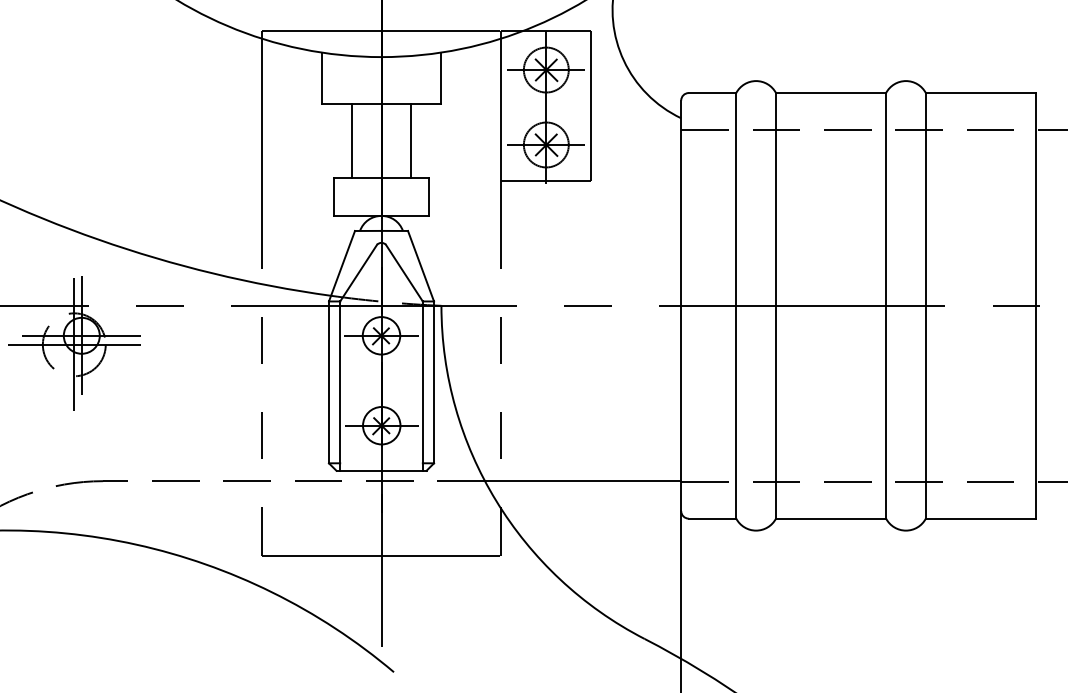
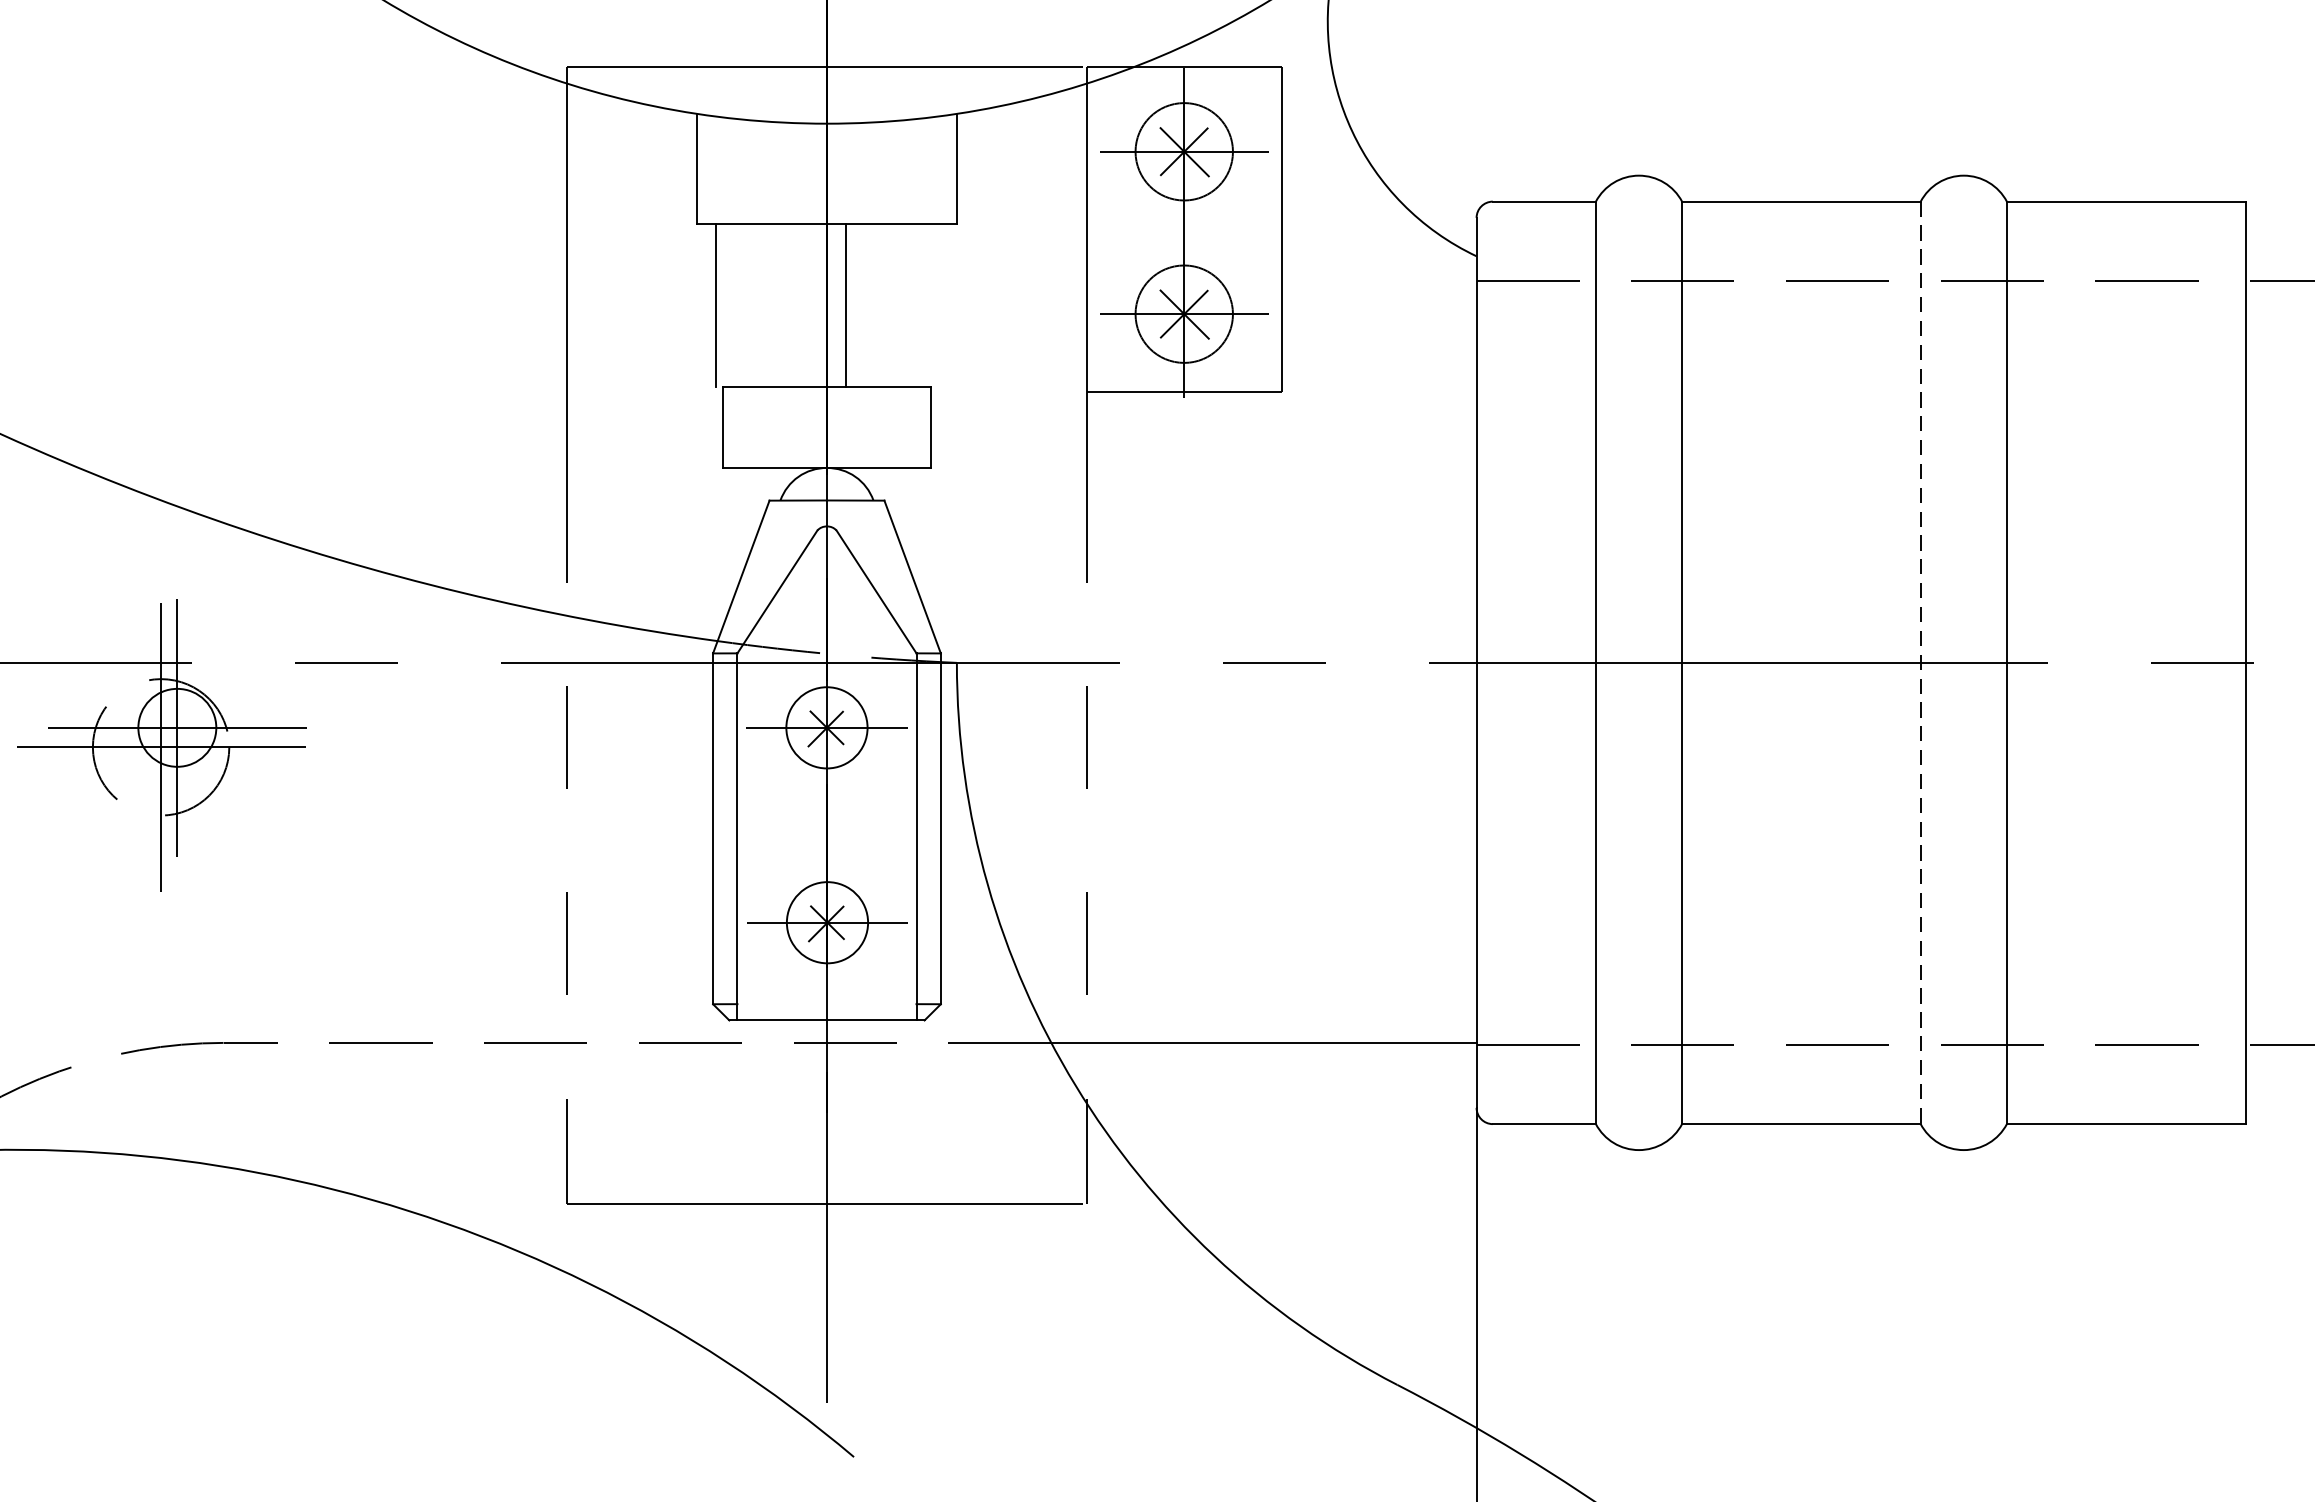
line: (351, 140) -> (716, 304), moved
line: (411, 140) -> (846, 304), moved
line: (886, 305) -> (1921, 662), solid -> dashed

